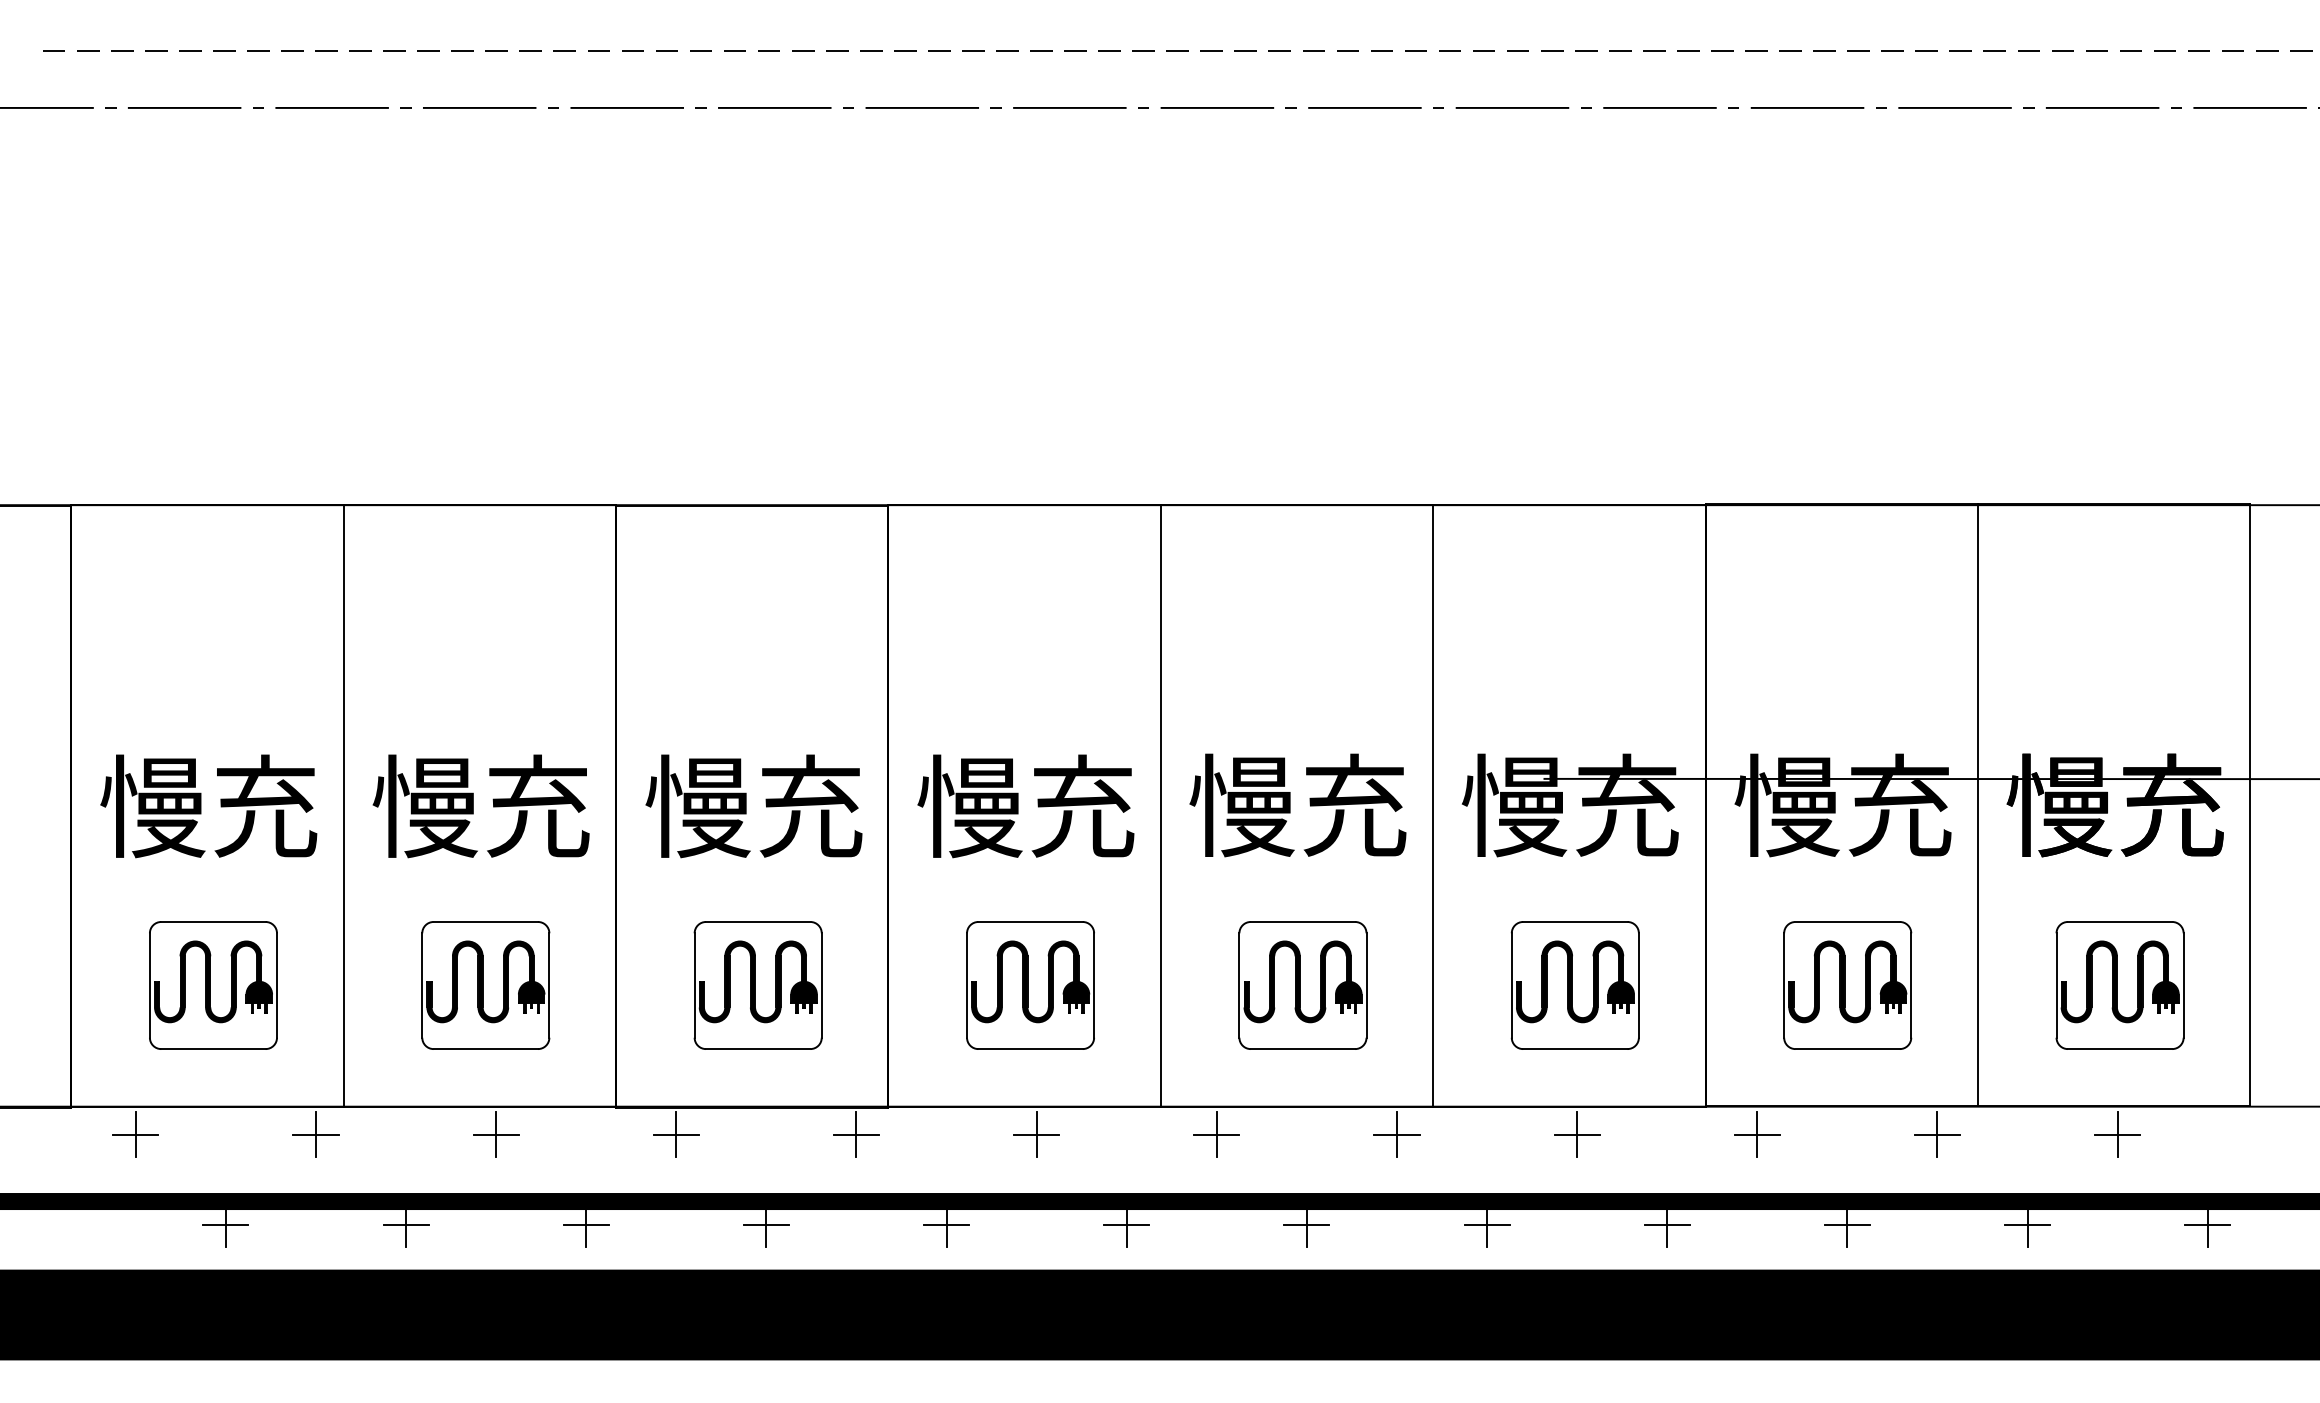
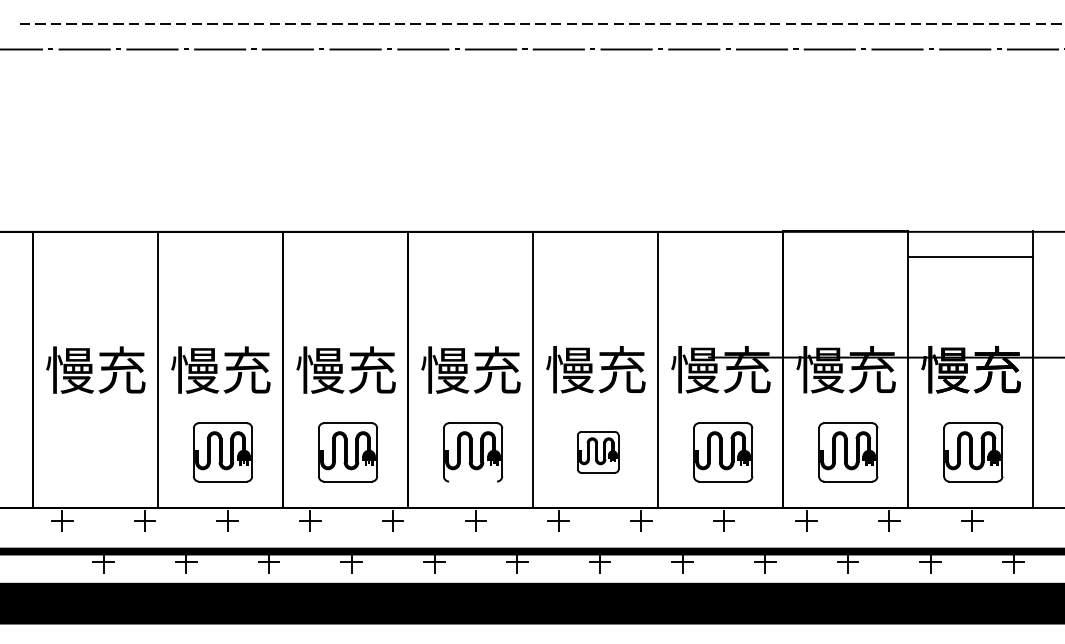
line: (2114, 504) -> (970, 257), moved
part: (212, 985) -> (97, 452), removed
part: (1303, 985) -> (598, 452), size x0.7
line: (1031, 1048) -> (473, 481), removed

